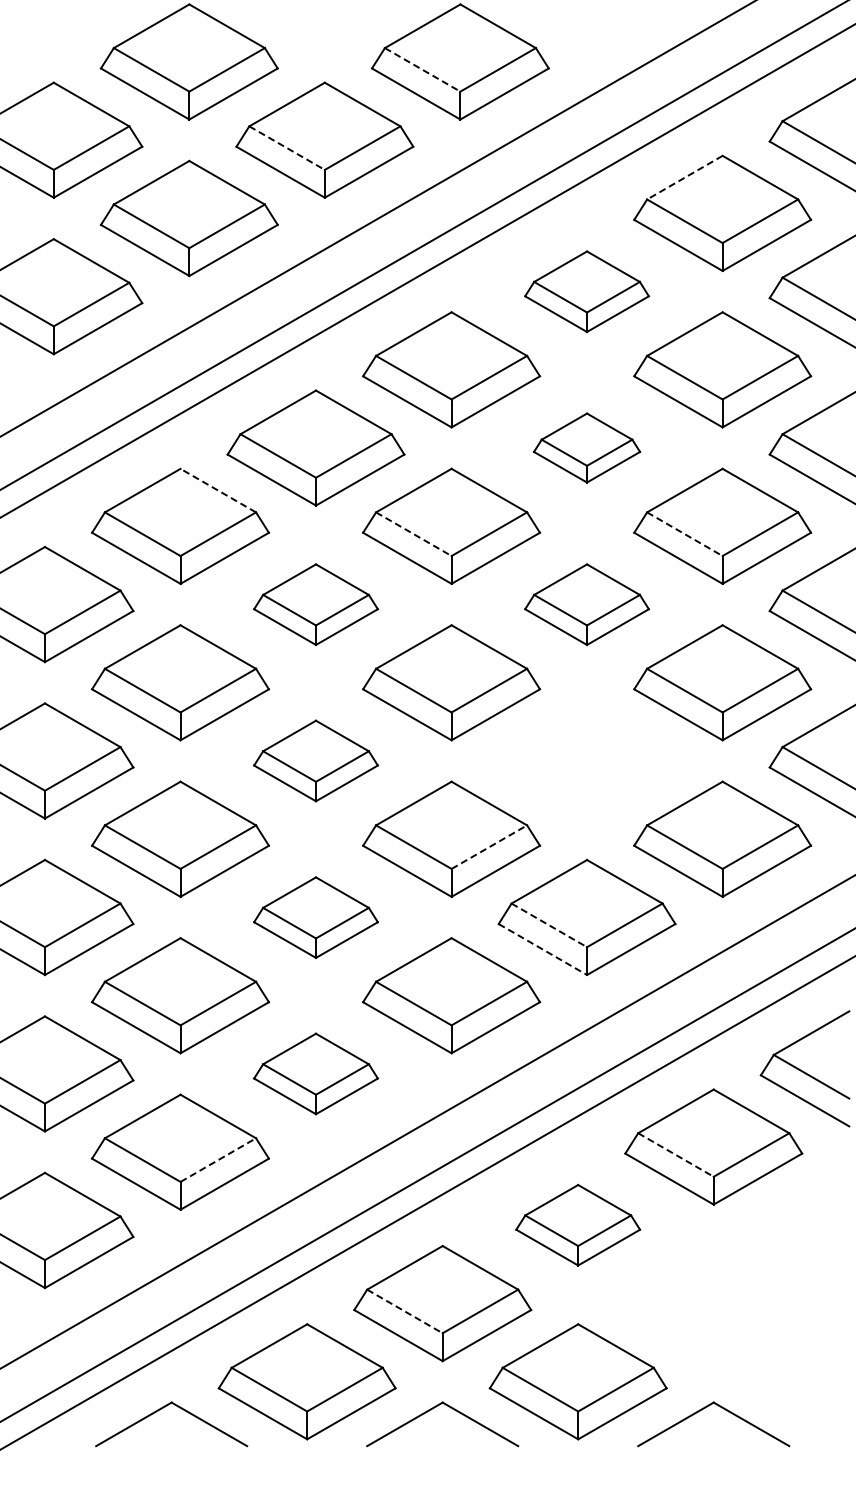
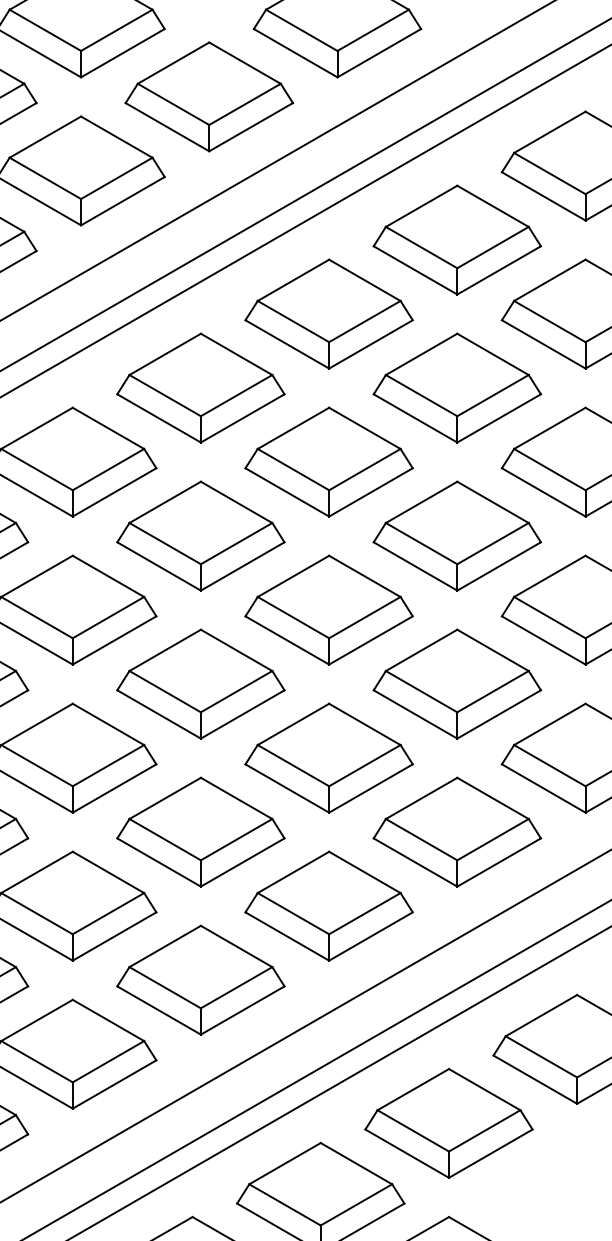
line: (422, 69) -> (301, 30), dashed -> solid
line: (287, 148) -> (173, 104), dashed -> solid
line: (684, 177) -> (549, 132), dashed -> solid
part: (586, 291) -> (456, 240), size x1.43
part: (586, 447) -> (456, 387), size x1.67
line: (218, 490) -> (108, 428), dashed -> solid
line: (413, 534) -> (293, 469), dashed -> solid
line: (684, 534) -> (549, 469), dashed -> solid
part: (315, 604) -> (200, 536), size x1.43
part: (586, 604) -> (456, 536), size x1.43
part: (315, 760) -> (200, 683), size x1.43
part: (586, 760) -> (456, 683), added
line: (489, 847) -> (365, 765), dashed -> solid
part: (315, 917) -> (200, 832), size x1.43
line: (549, 925) -> (421, 839), dashed -> solid
line: (543, 949) -> (416, 862), dashed -> solid
part: (315, 1073) -> (200, 979), size x1.43
line: (675, 1155) -> (540, 1057), dashed -> solid
line: (218, 1160) -> (108, 1062), dashed -> solid
part: (577, 1224) -> (448, 1122), size x1.43
line: (404, 1311) -> (284, 1204), dashed -> solid

